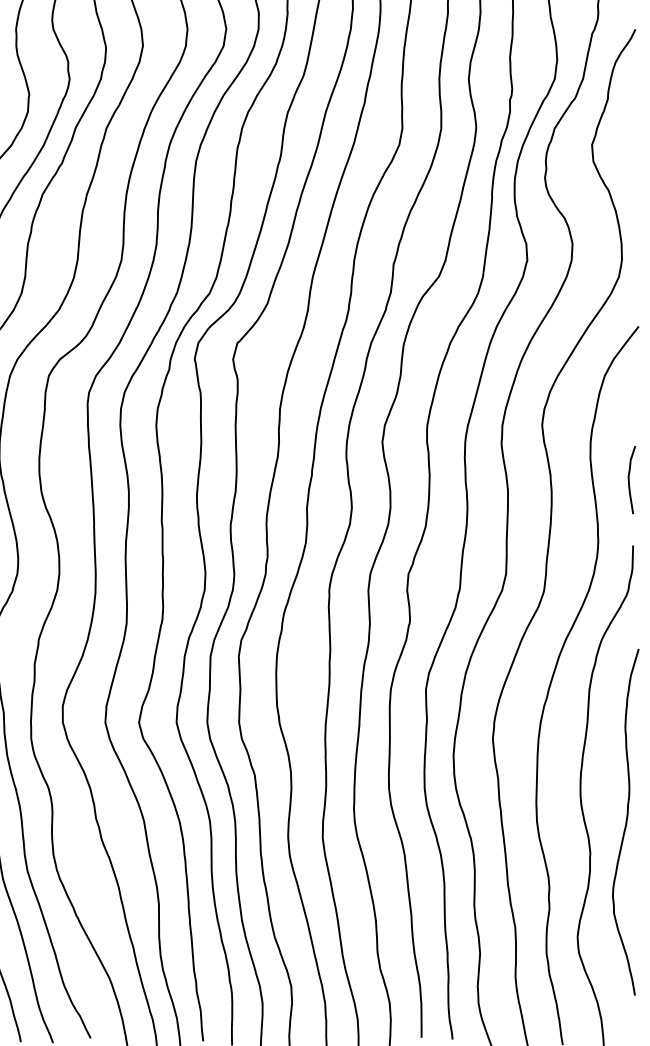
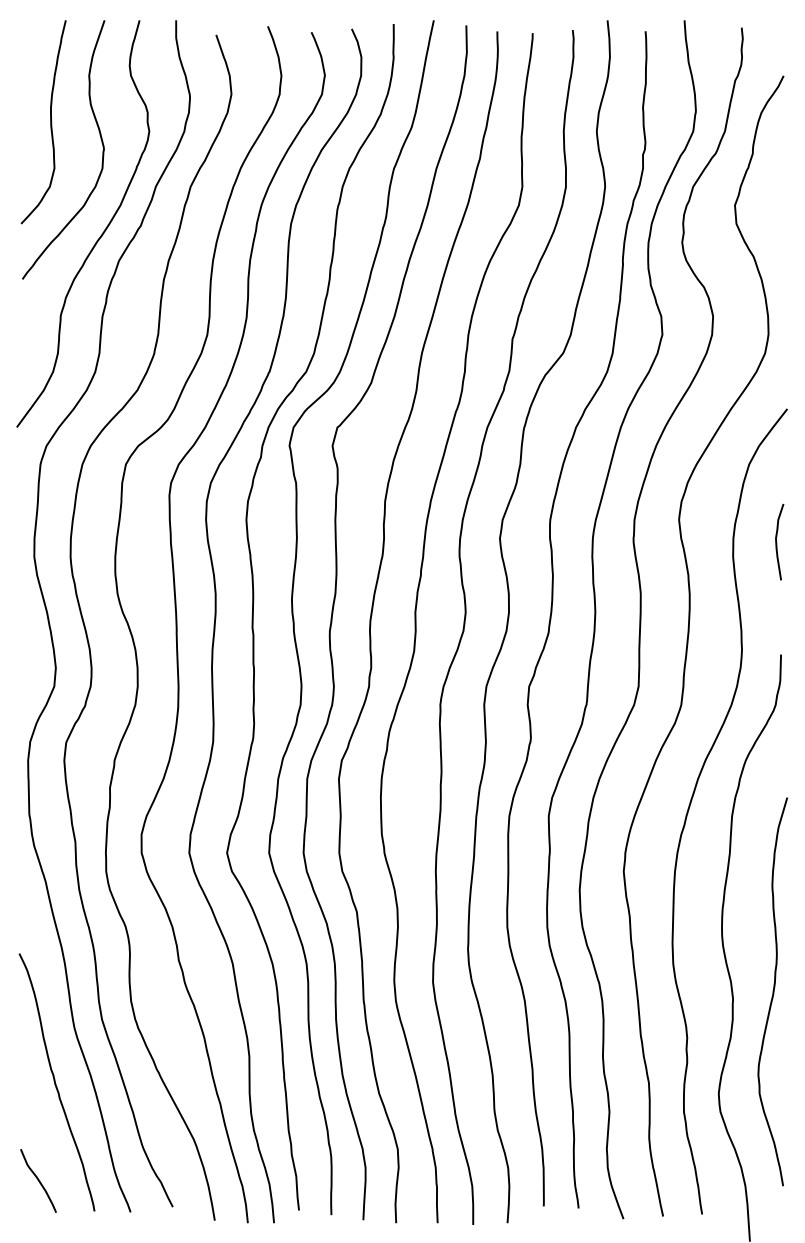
curve: (629, 480) -> (777, 542), moved
curve: (625, 821) -> (772, 991), moved

